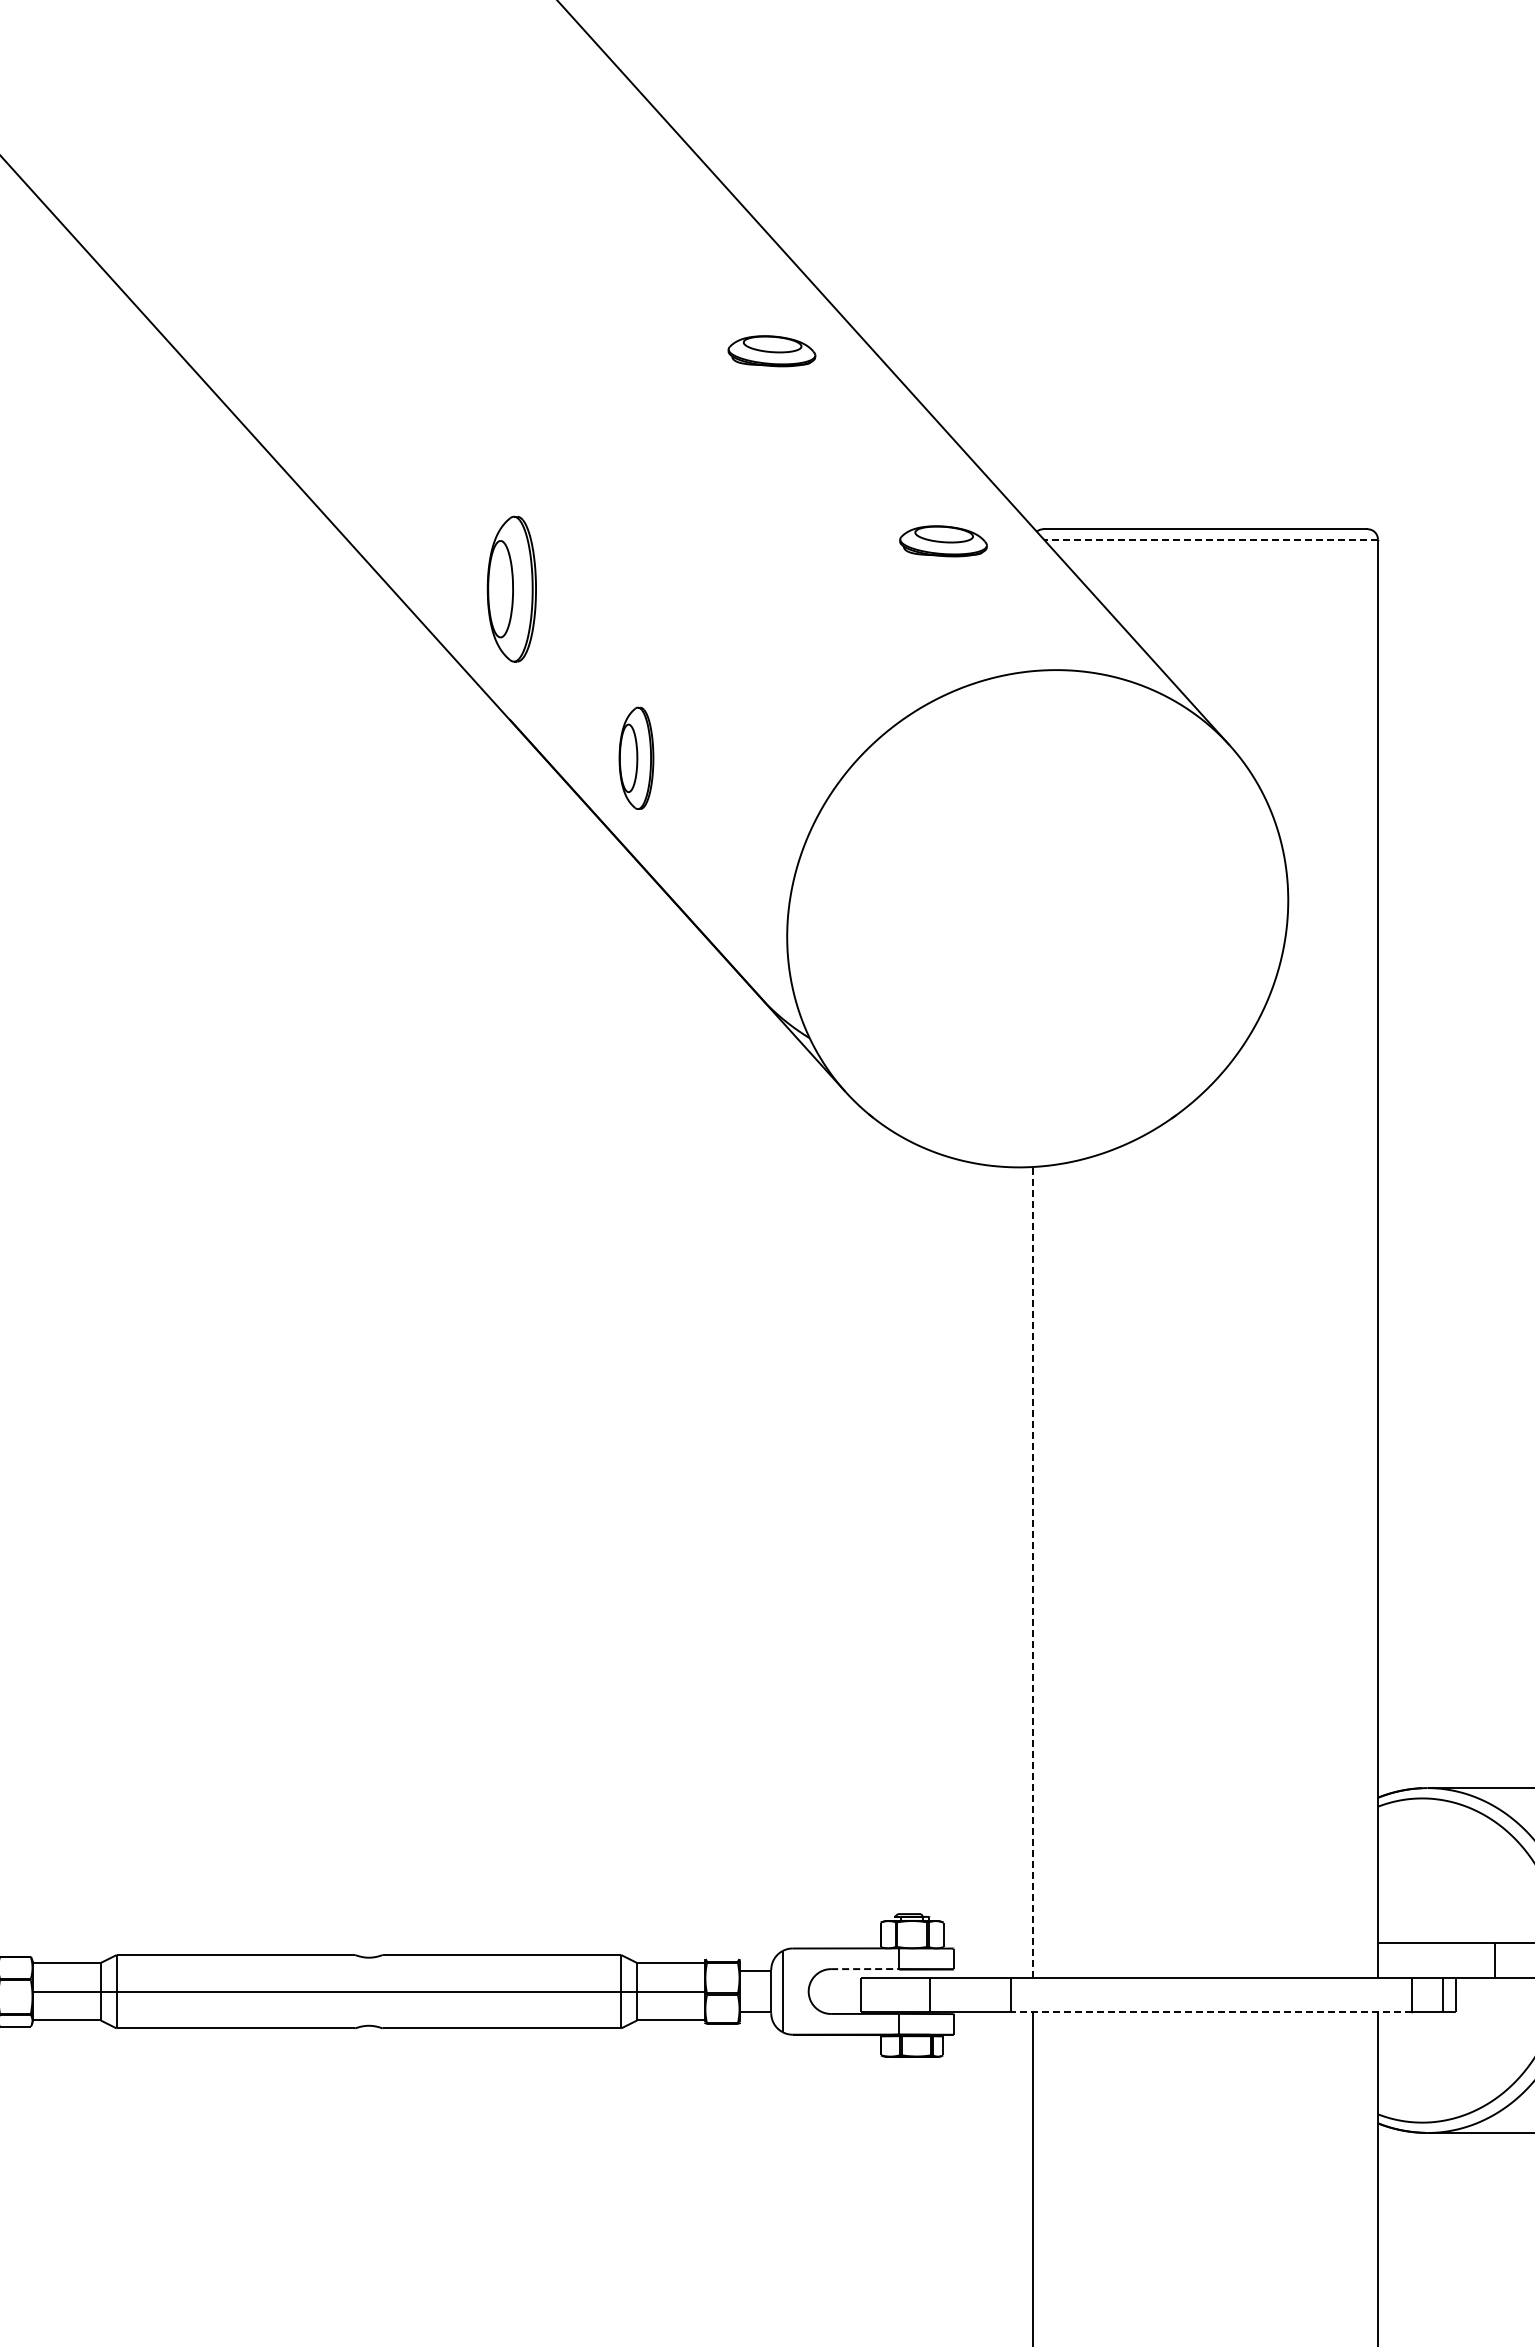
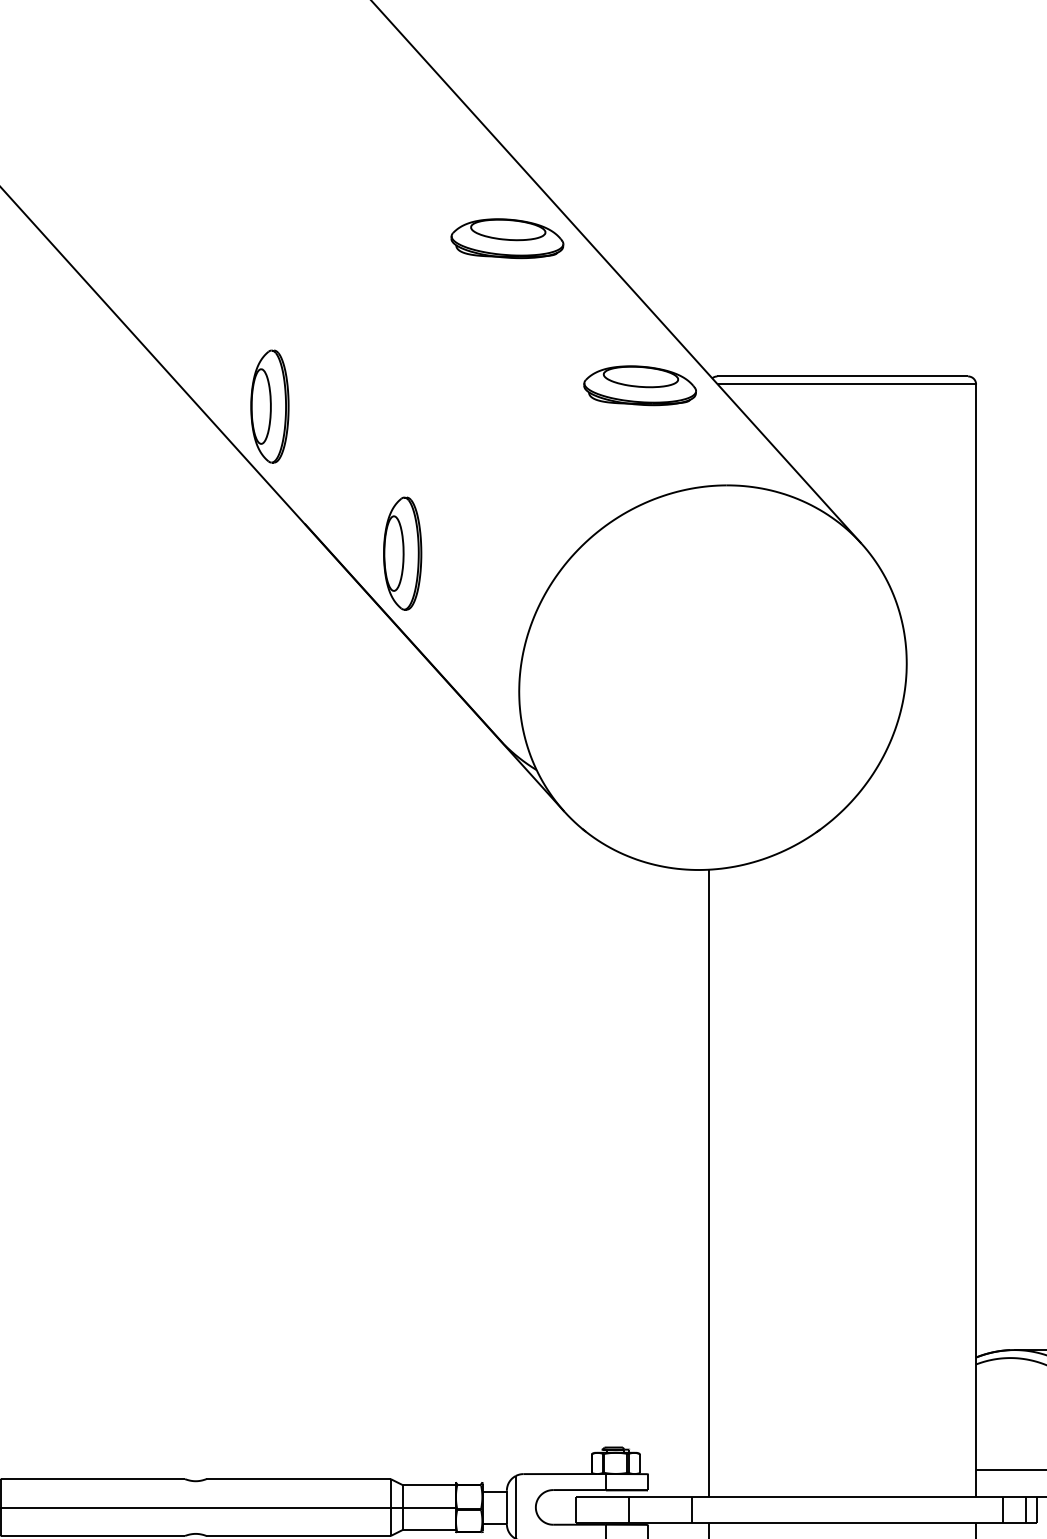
part: (771, 351) -> (507, 238), size x1.67
line: (1210, 539) -> (846, 384), dashed -> solid
part: (943, 541) -> (640, 385), size x1.67
part: (511, 588) -> (269, 406), moved
part: (636, 758) -> (402, 553), size x1.43
line: (1033, 1571) -> (709, 1182), dashed -> solid
line: (865, 1969) -> (579, 1490), dashed -> solid
line: (1211, 2012) -> (847, 1523), dashed -> solid

